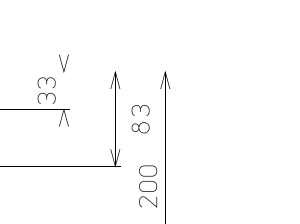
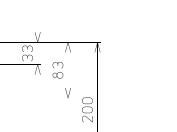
part: (139, 119) -> (57, 70), moved

